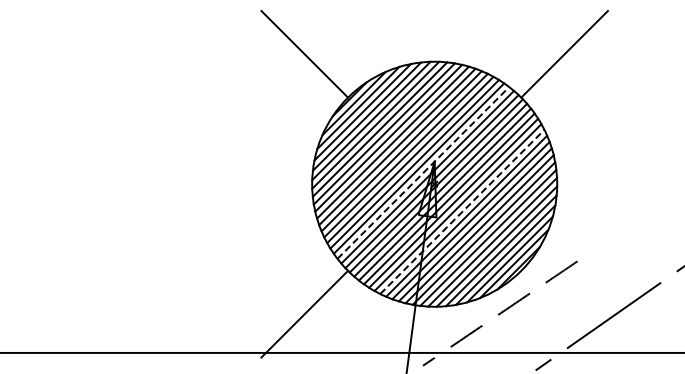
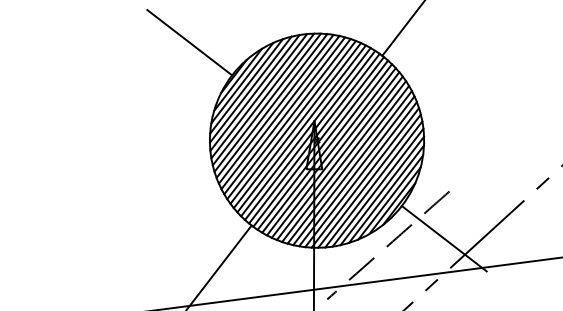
line: (423, 172) -> (305, 131), dashed -> solid
line: (462, 211) -> (344, 161), dashed -> solid
line: (564, 313) -> (444, 238), added

